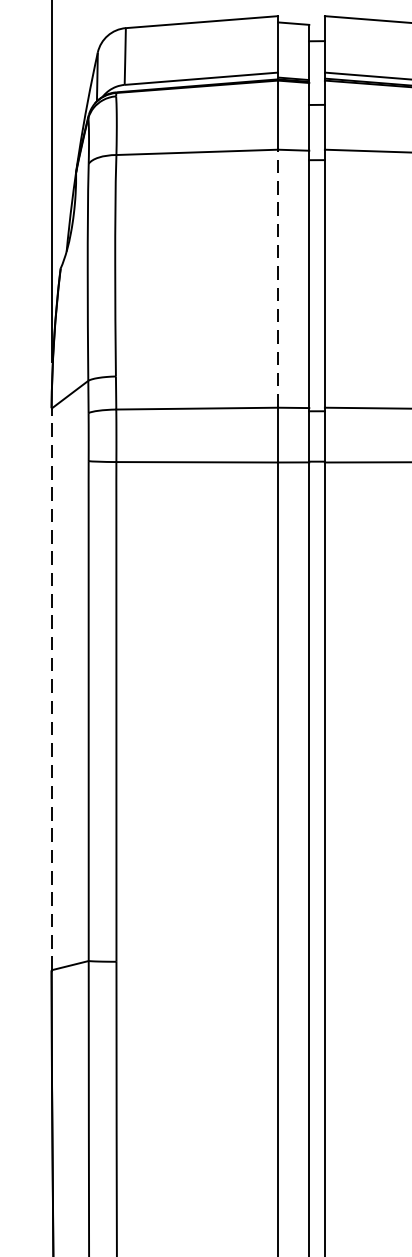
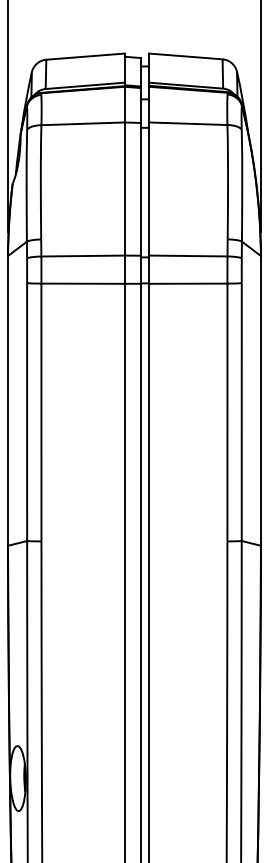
line: (277, 279) -> (124, 189), dashed -> solid
line: (52, 688) -> (8, 400), dashed -> solid

